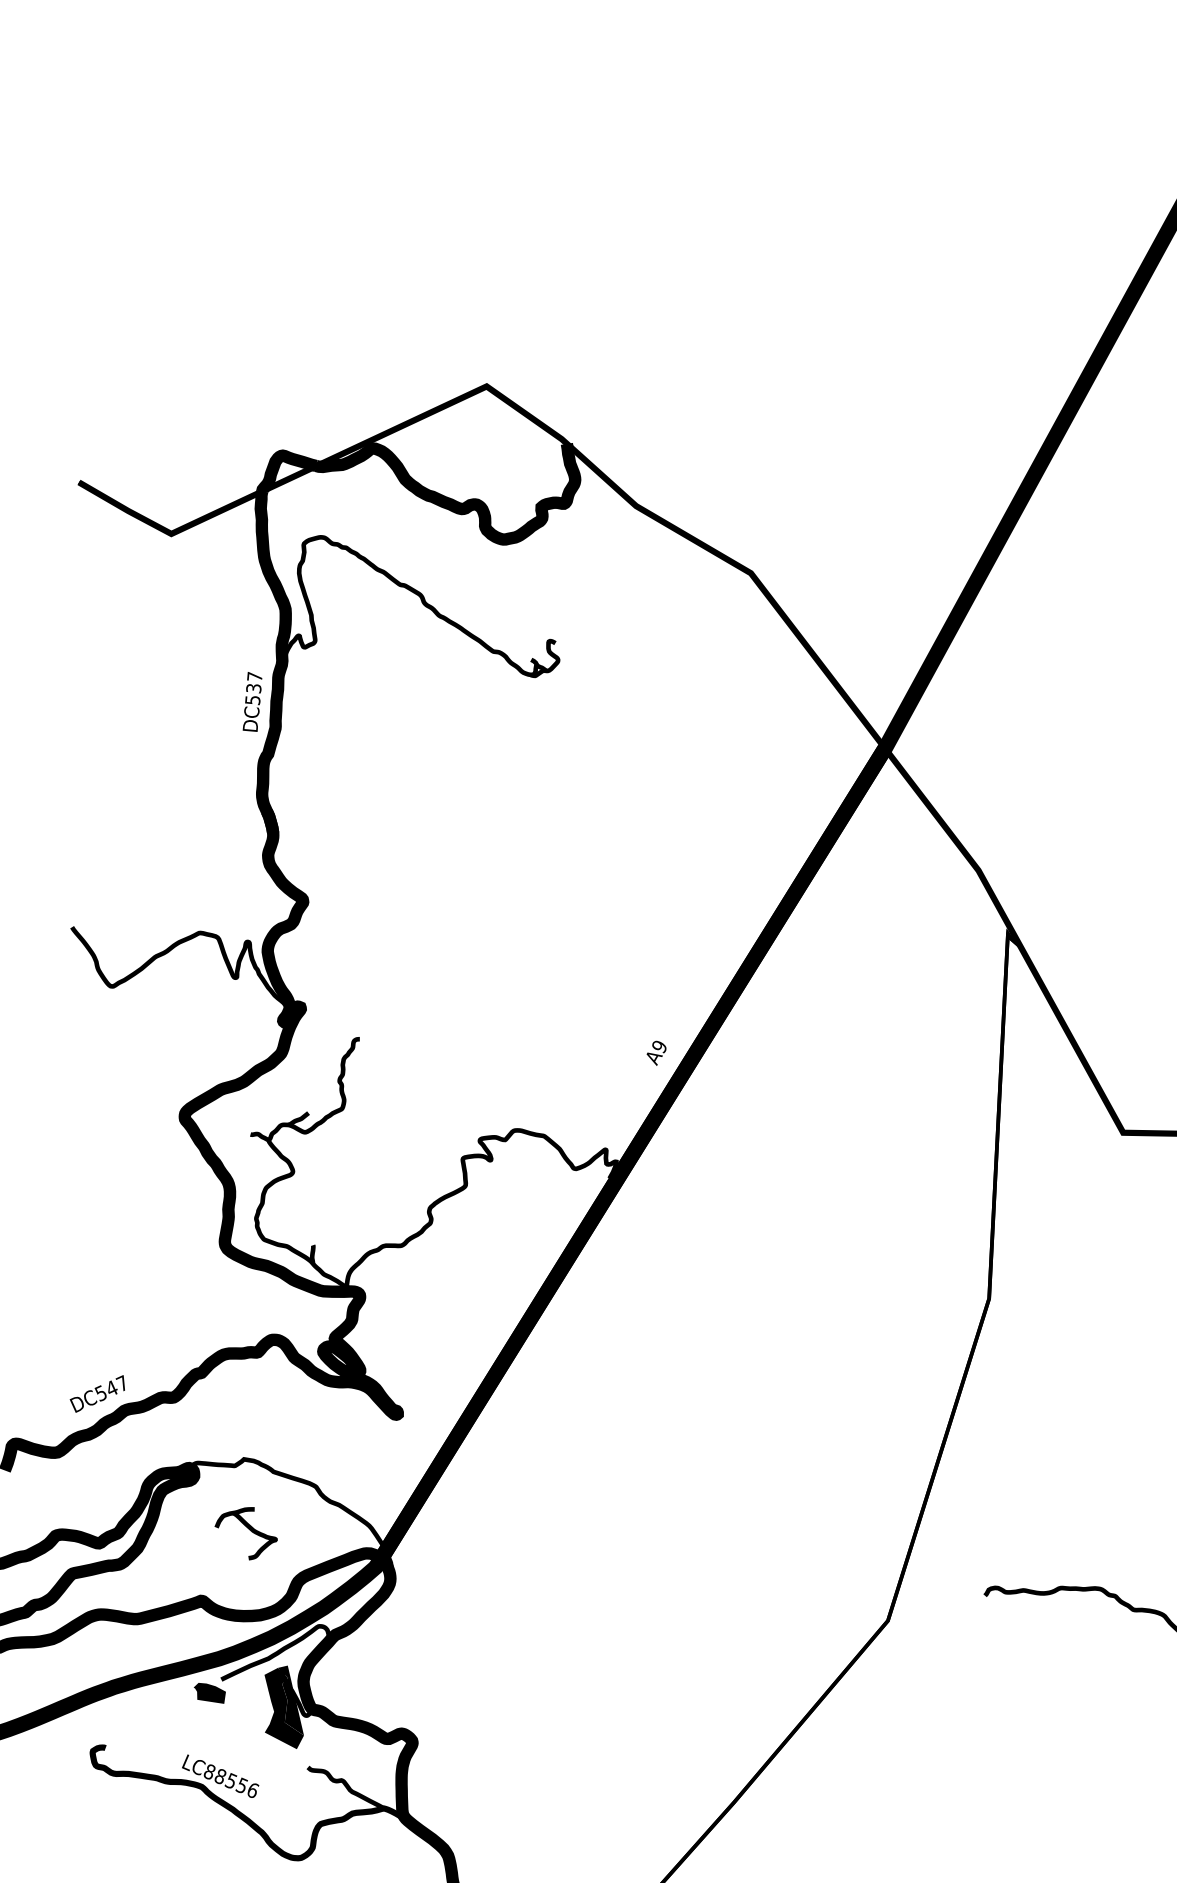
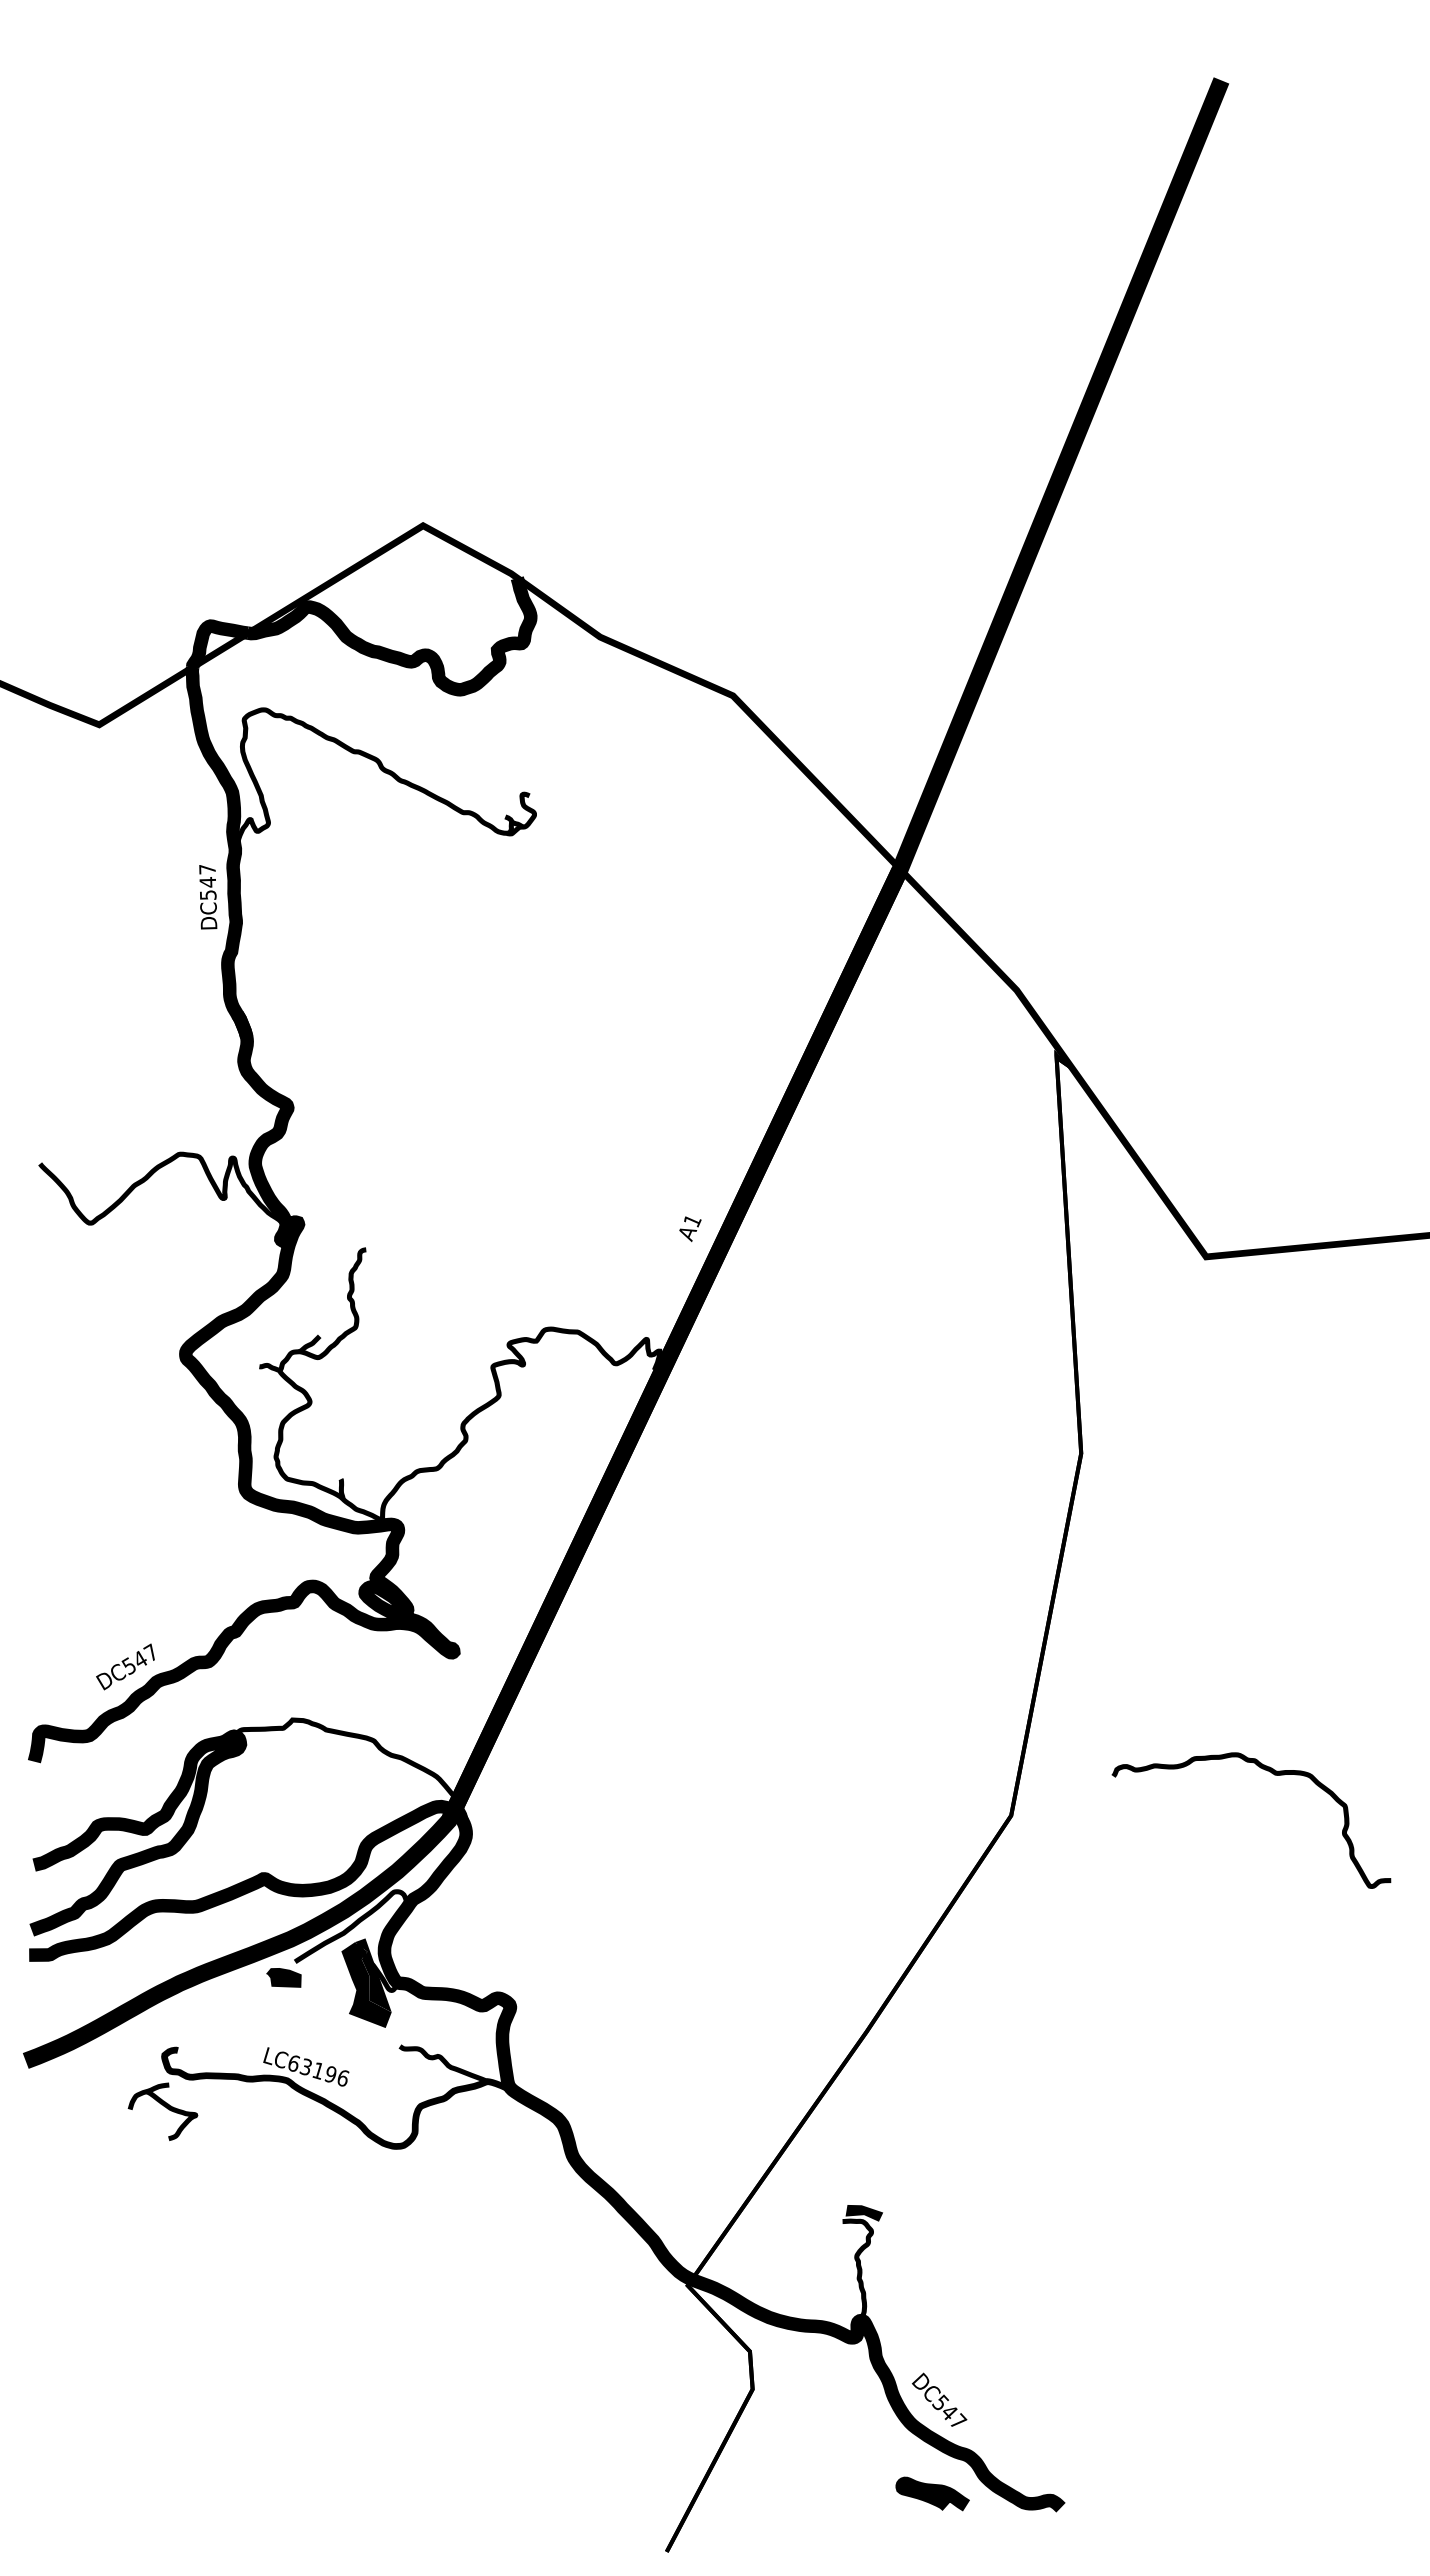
text: (253, 688) -> (207, 882), DC537 -> DC547
text: (659, 1046) -> (692, 1220), A9 -> A1
part: (245, 1532) -> (162, 2111), moved
text: (226, 1778) -> (312, 2068), LC88556 -> LC63196

